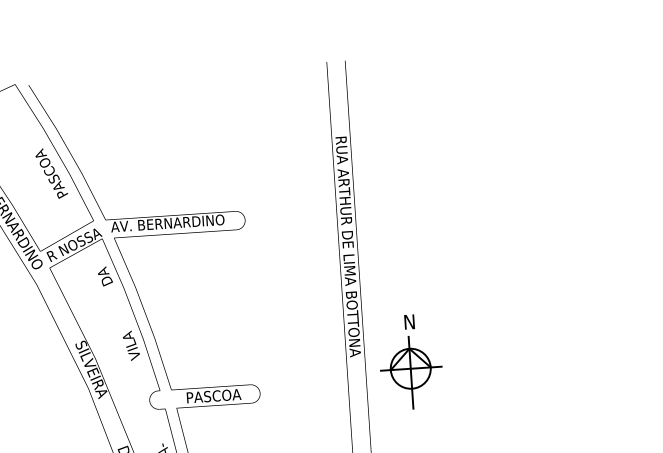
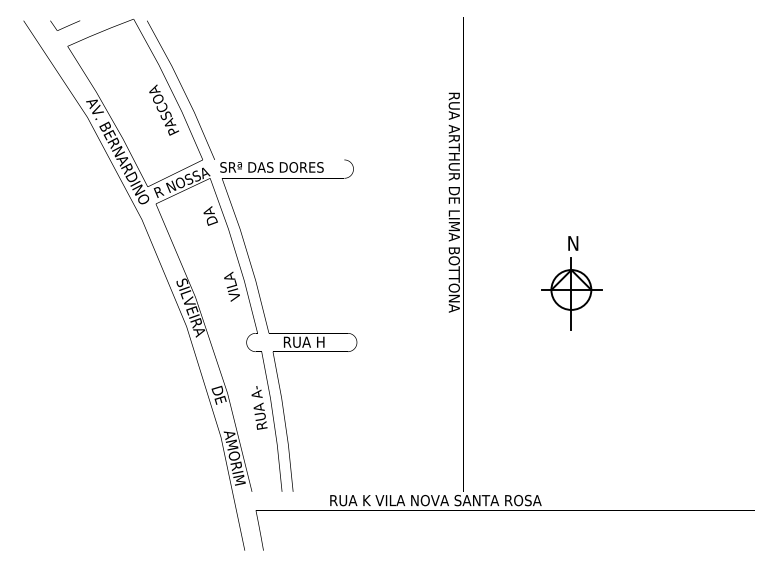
text: (166, 223) -> (275, 167), AV. BERNARDINO -> SRª DAS DORES
part: (410, 362) -> (571, 283), moved
text: (214, 395) -> (311, 341), PASCOA -> RUA H

